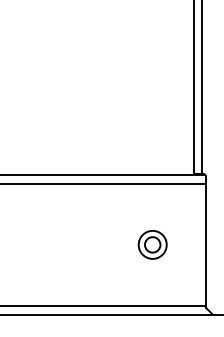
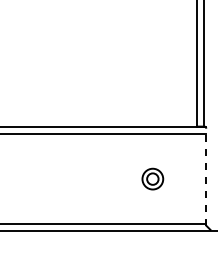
line: (206, 242) -> (206, 177), solid -> dashed
part: (152, 244) -> (152, 178), moved

